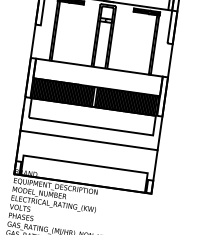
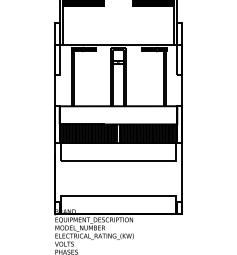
line: (89, 140) -> (118, 173), removed

